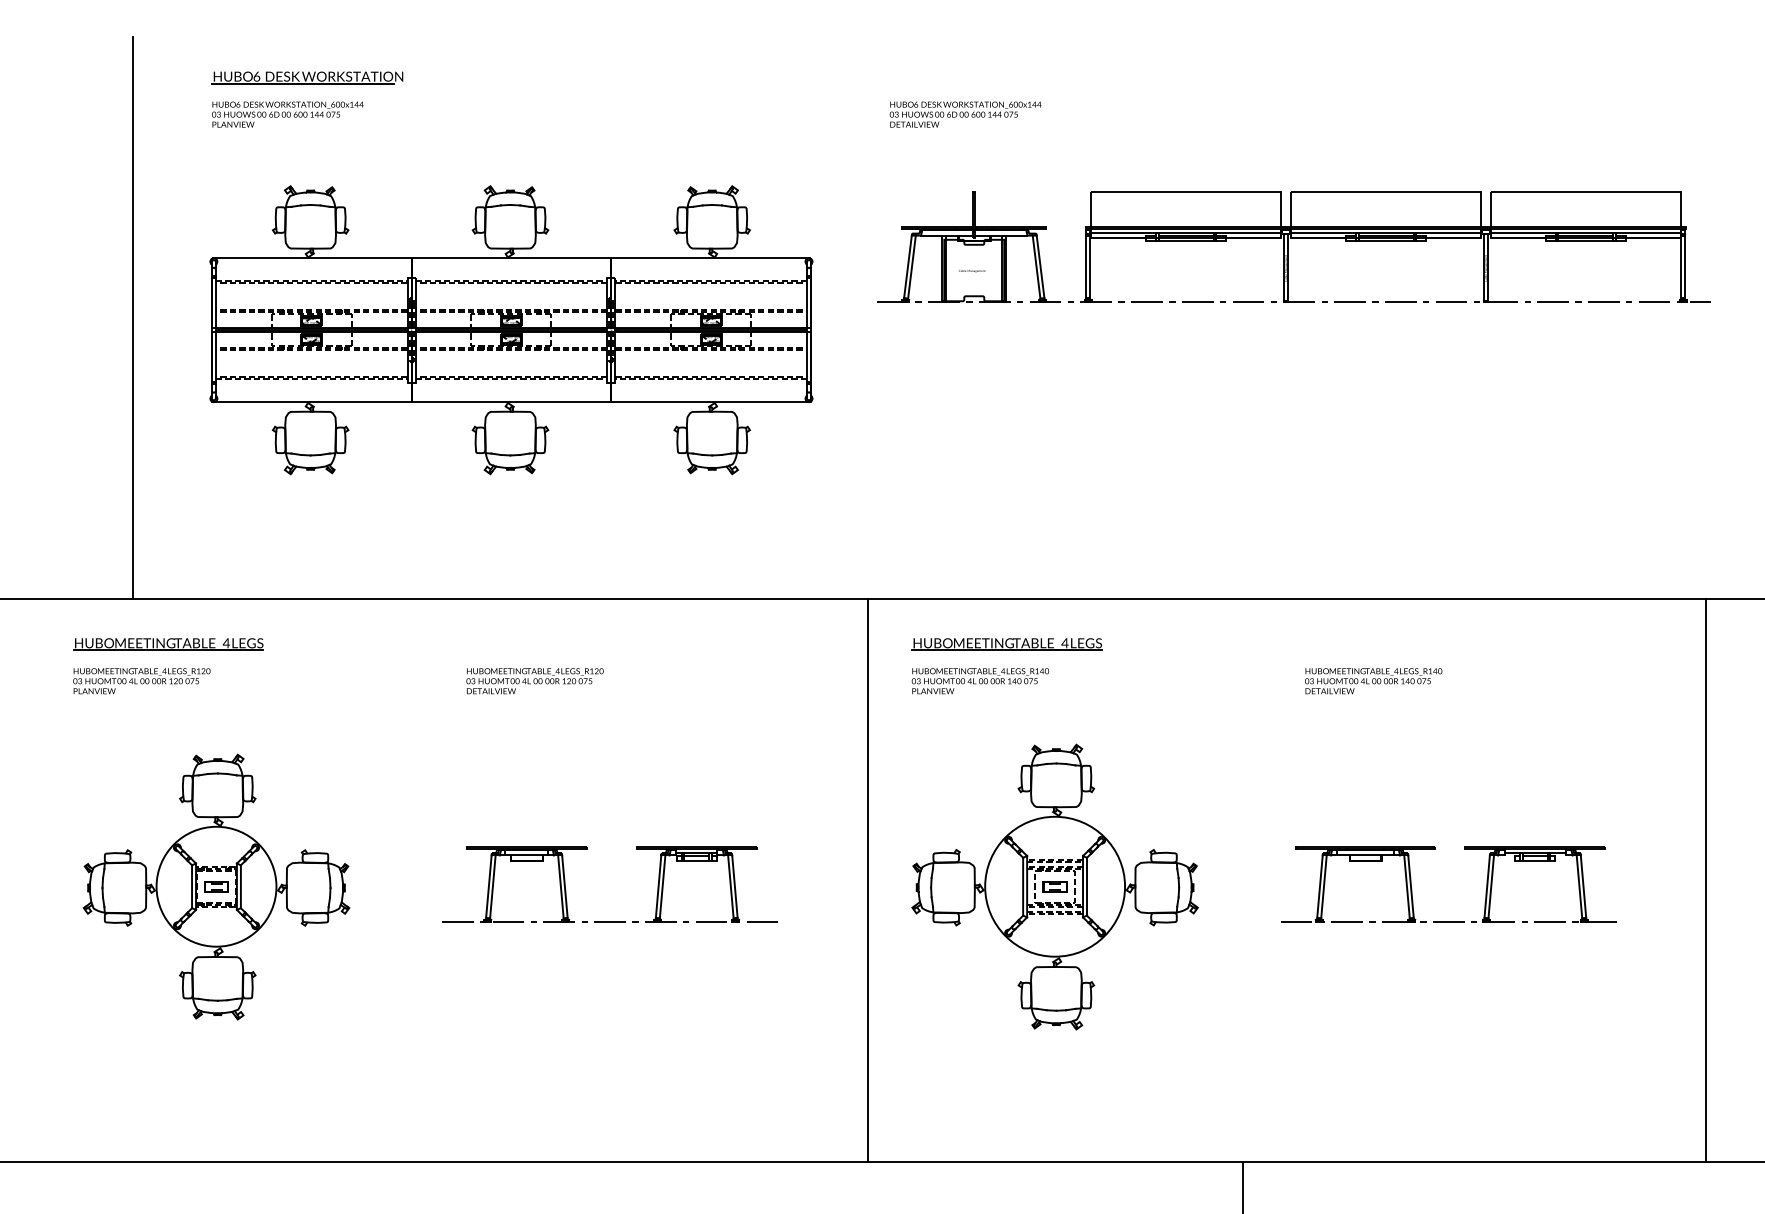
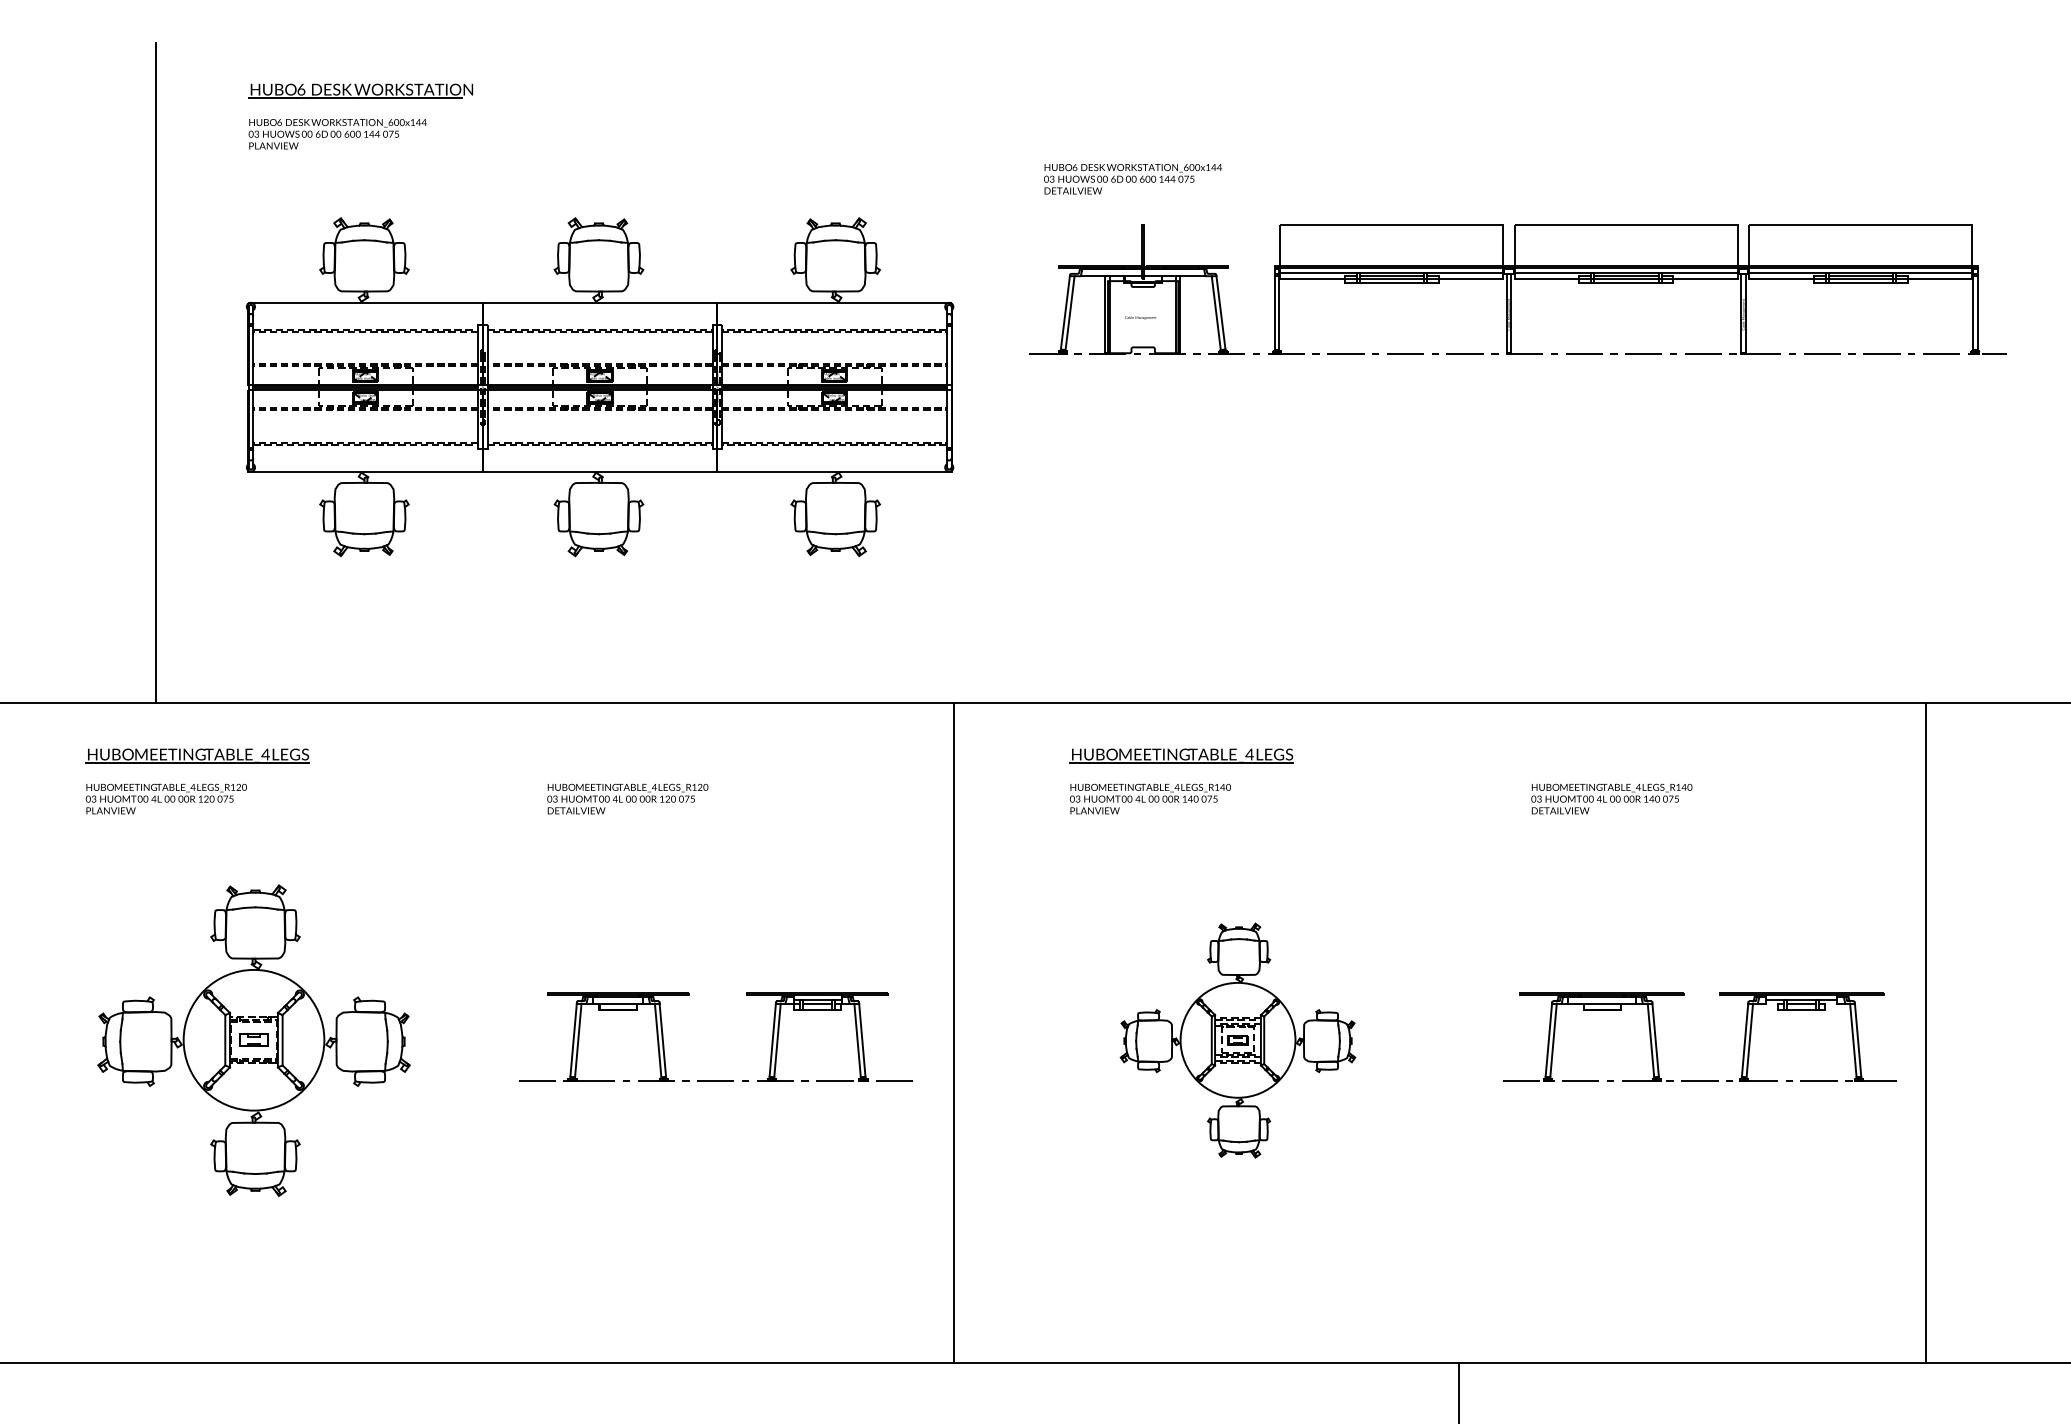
text: (965, 114) -> (1132, 179), moved
line: (868, 880) -> (954, 1033), moved
line: (1706, 880) -> (1926, 1033), moved
part: (1054, 886) -> (1237, 1040), size x0.7

